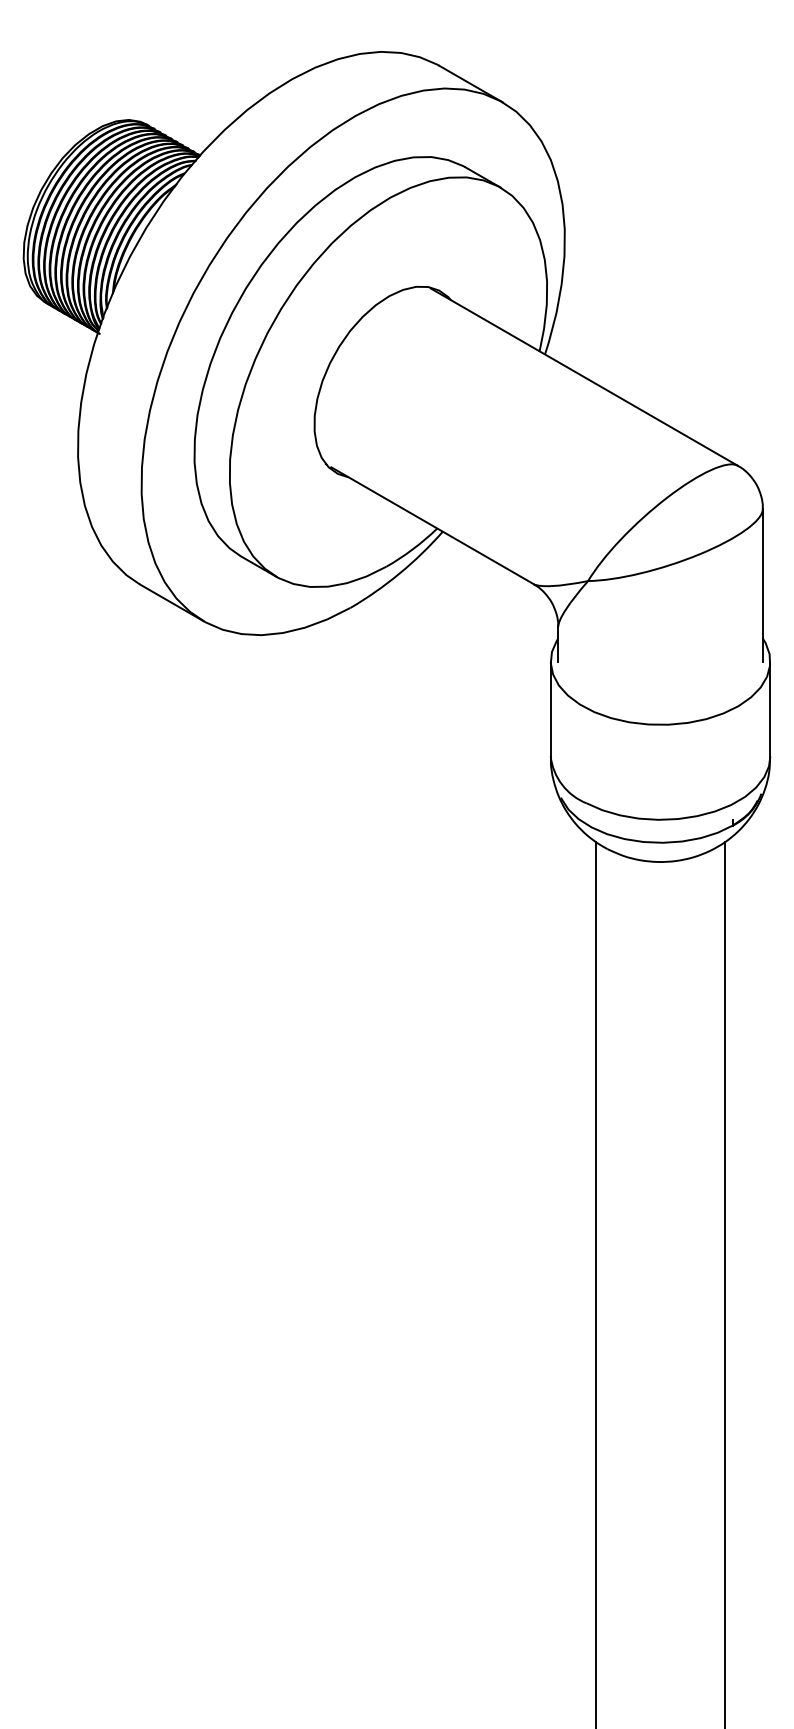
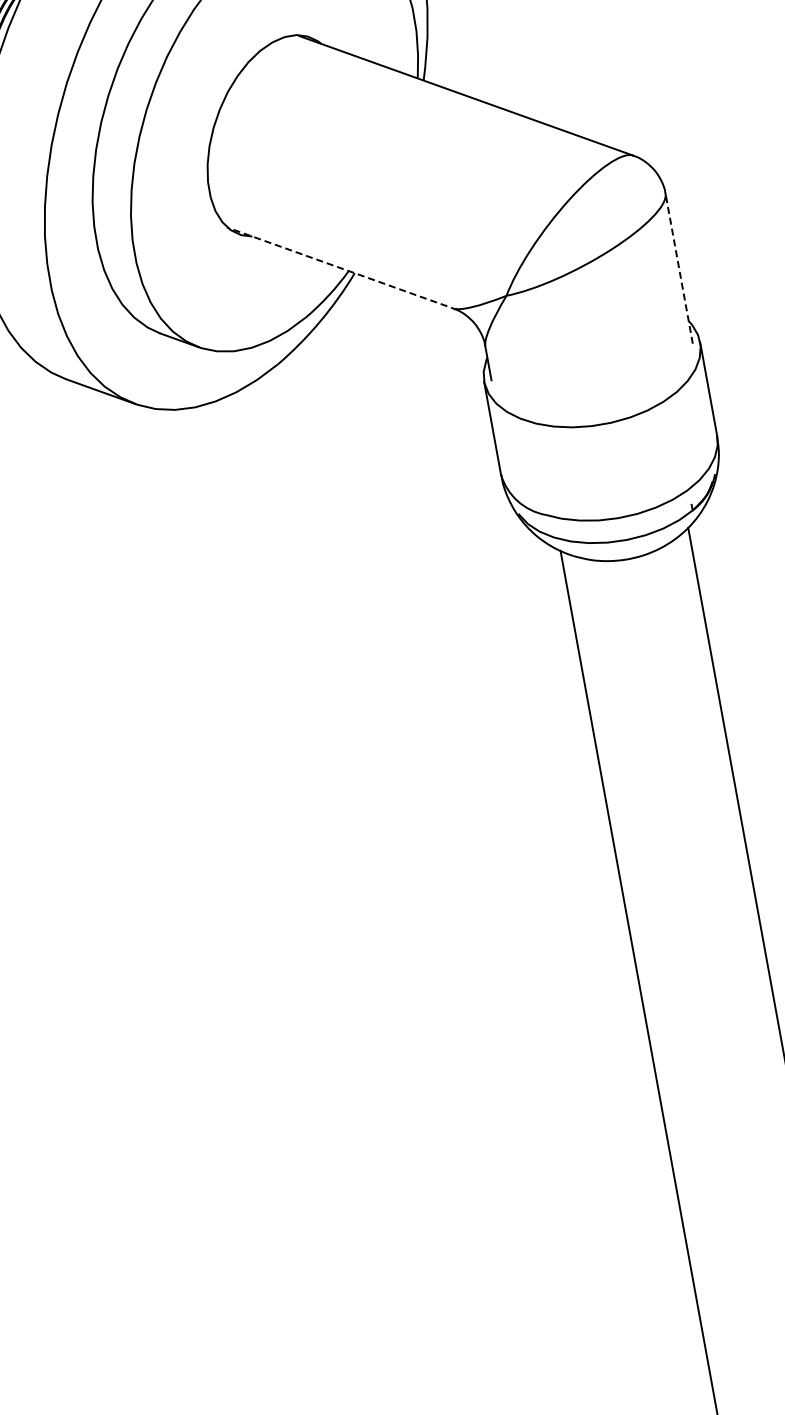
line: (432, 525) -> (343, 268), solid -> dashed
line: (762, 584) -> (678, 267), solid -> dashed

